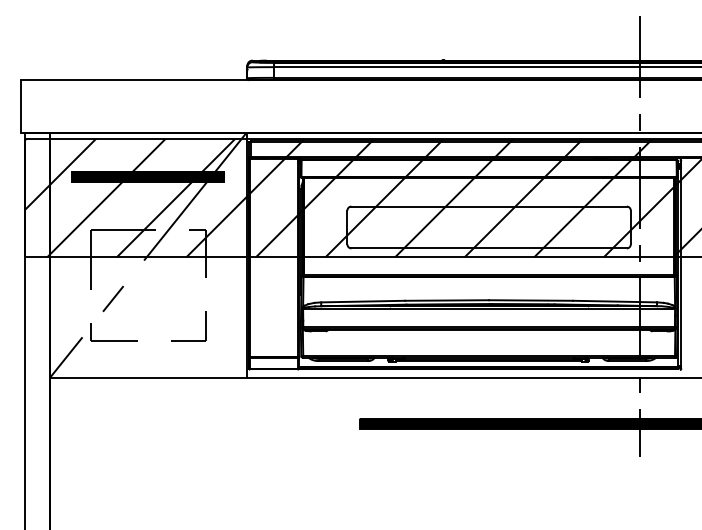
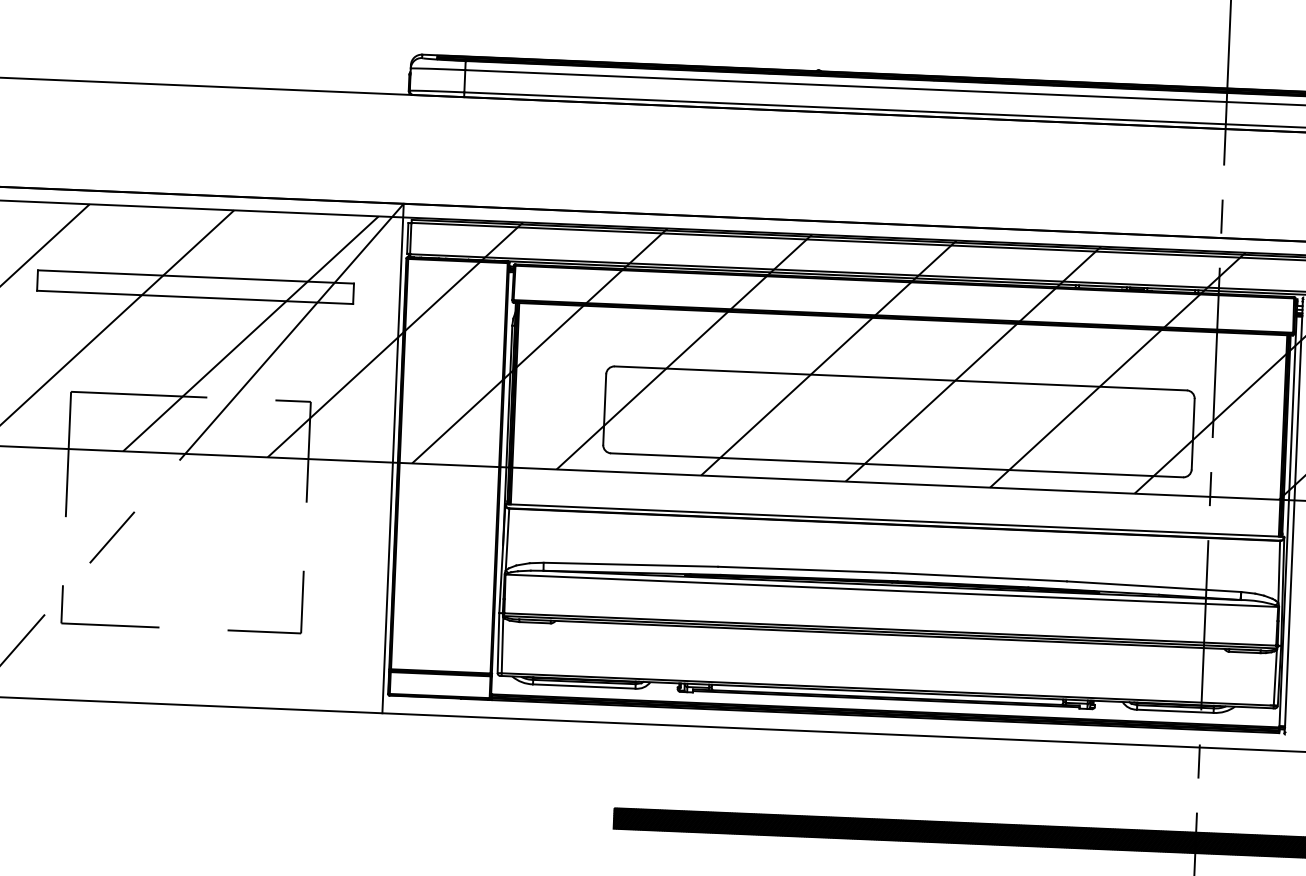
hatch: (148, 176) -> (196, 286), removed

